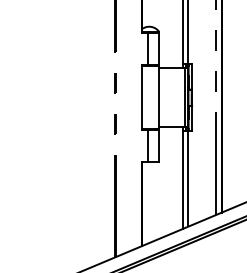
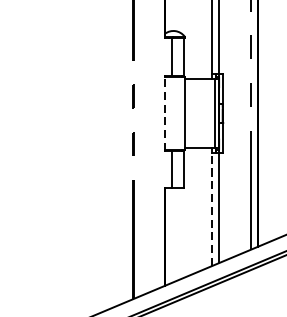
line: (141, 97) -> (164, 113), solid -> dashed
line: (182, 180) -> (212, 209), solid -> dashed

